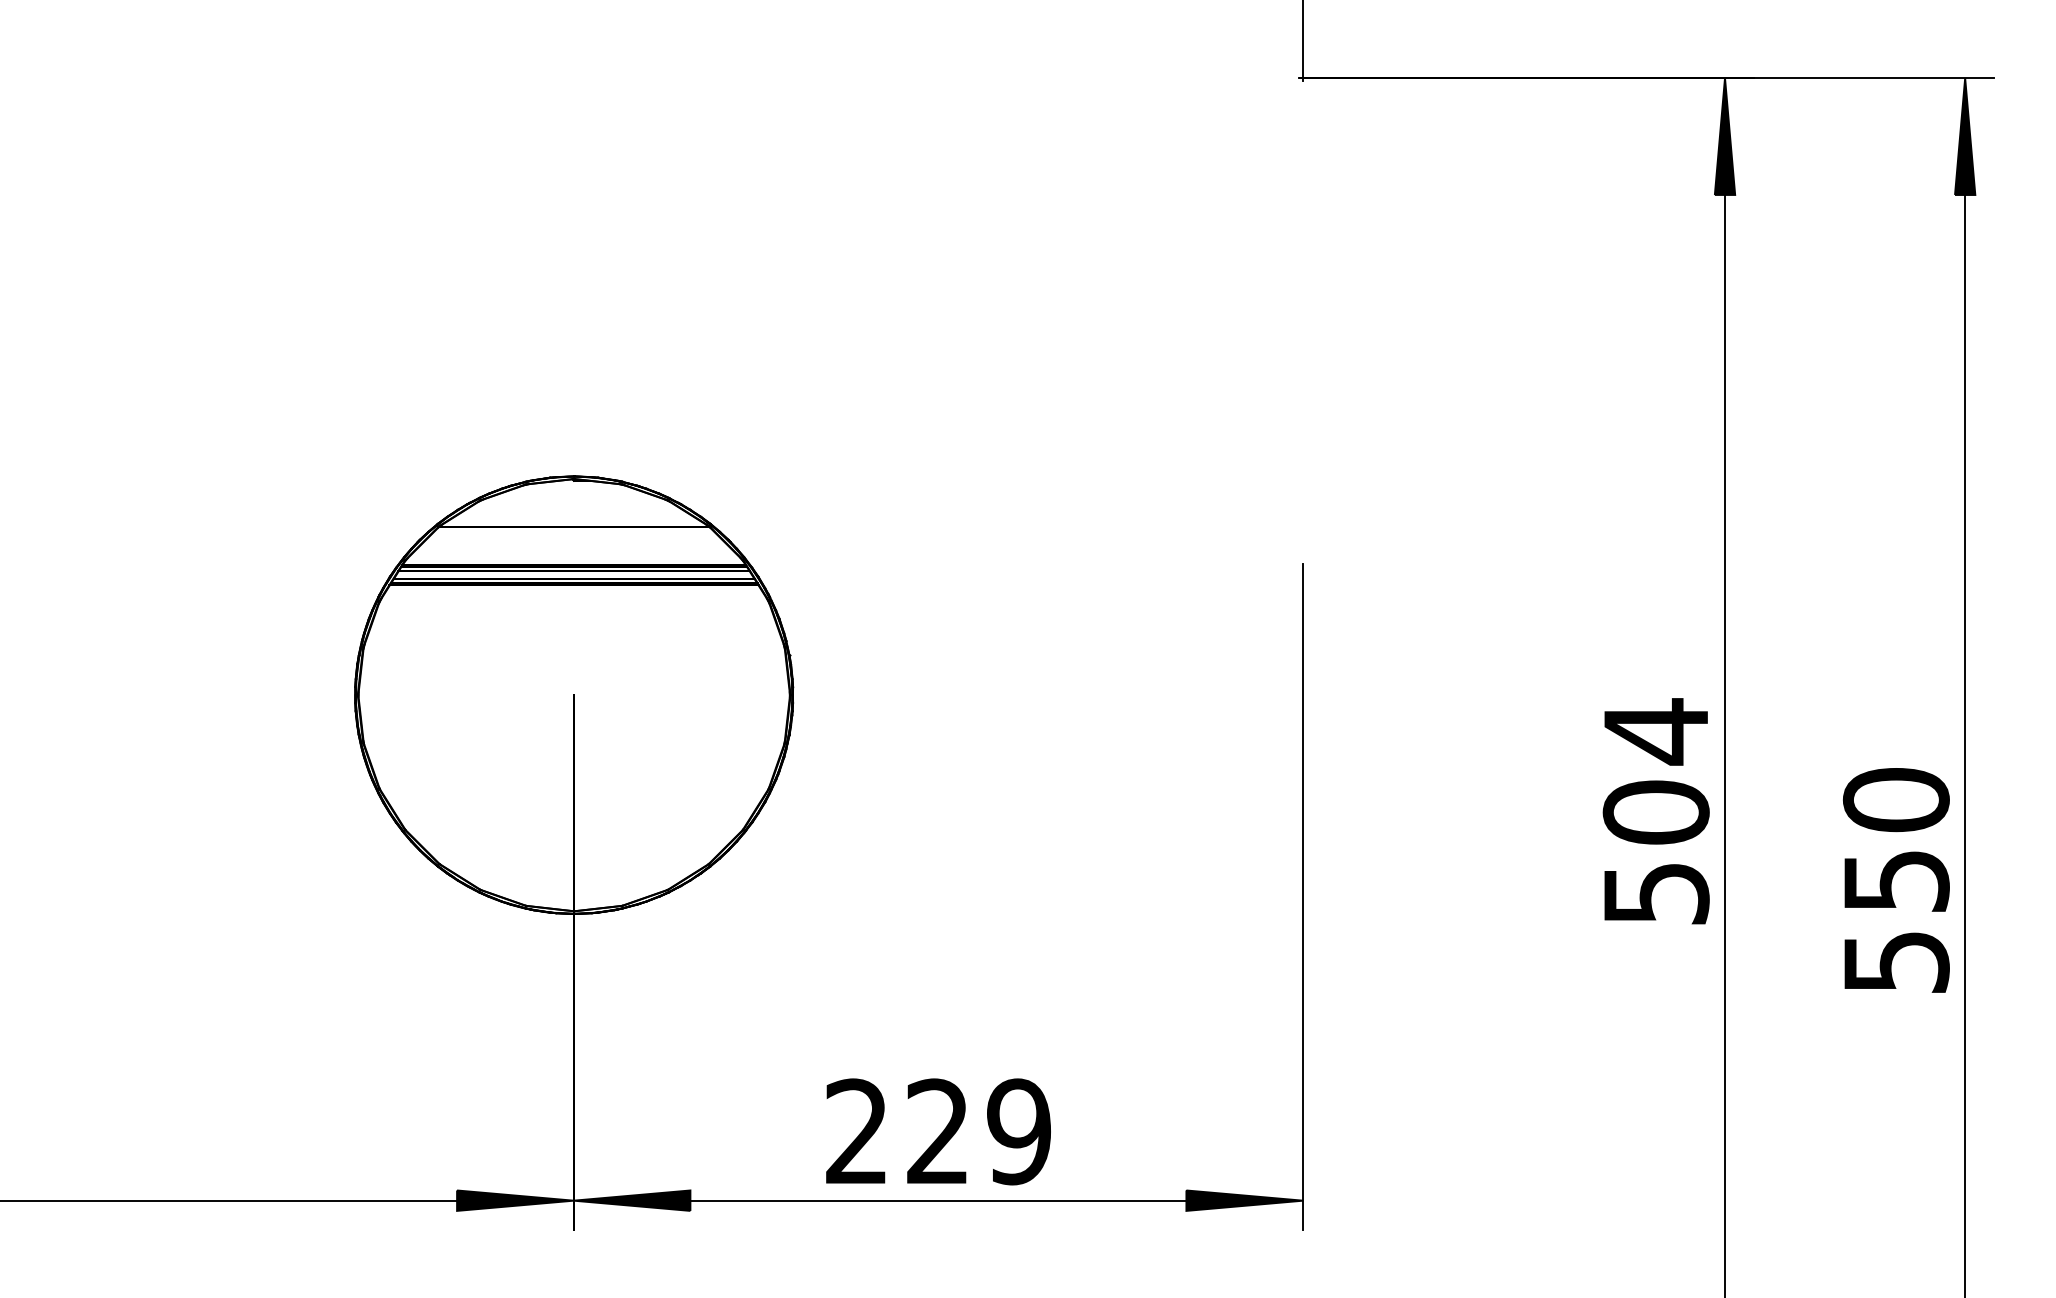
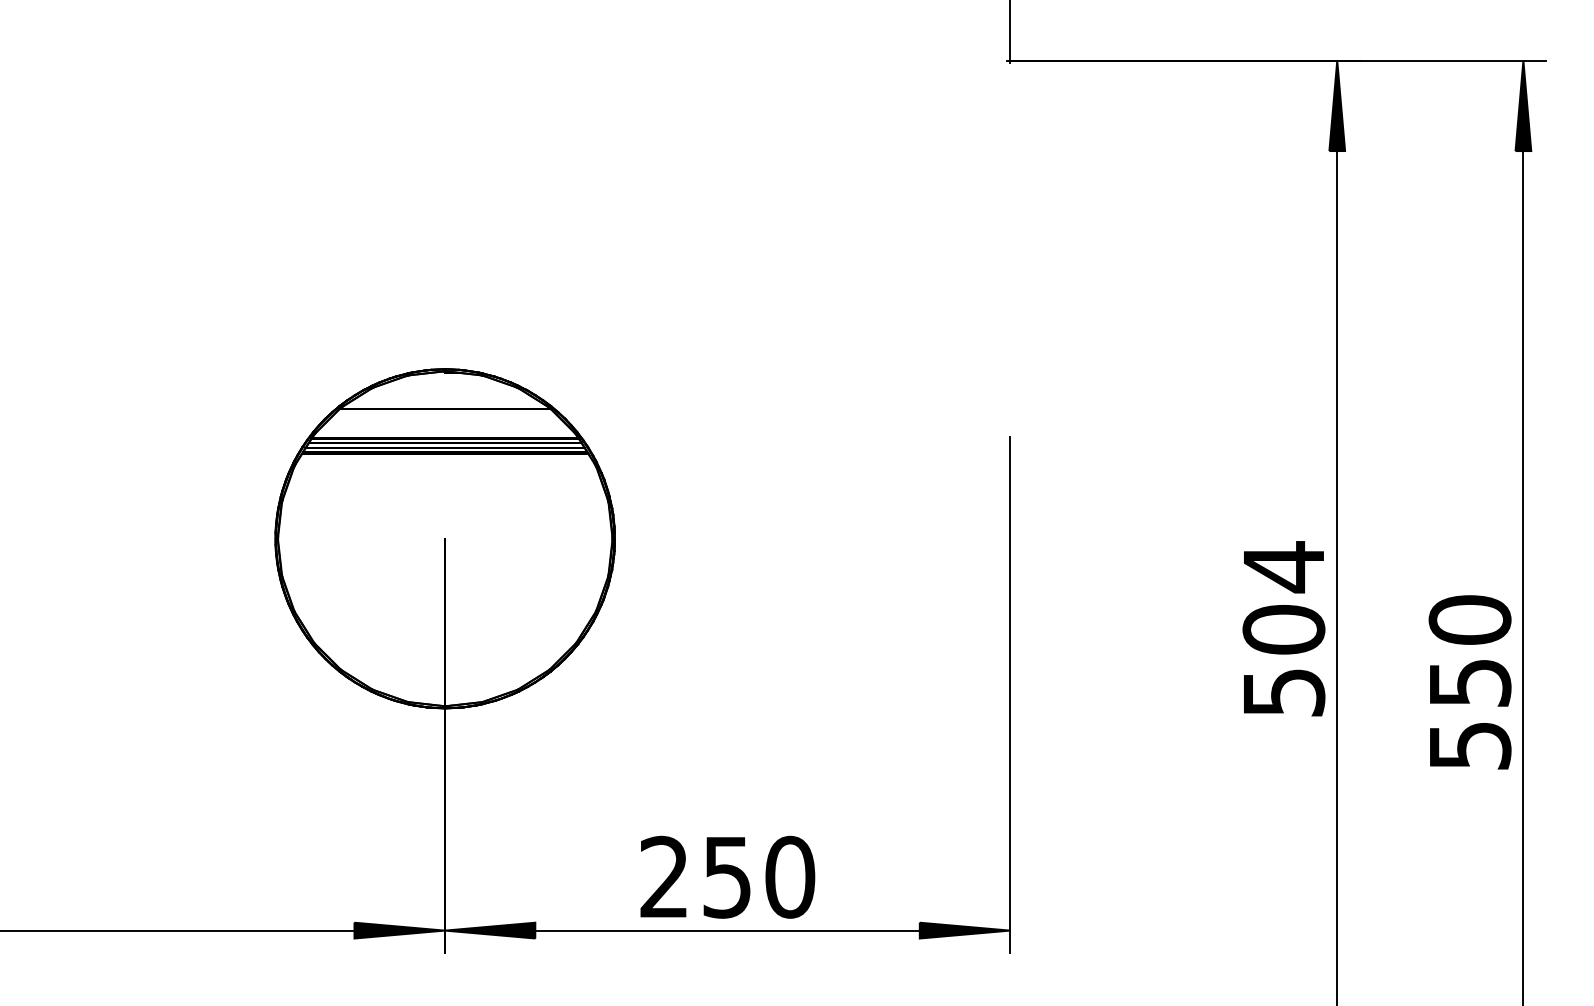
text: (979, 1131) -> (759, 876), 229 -> 250

